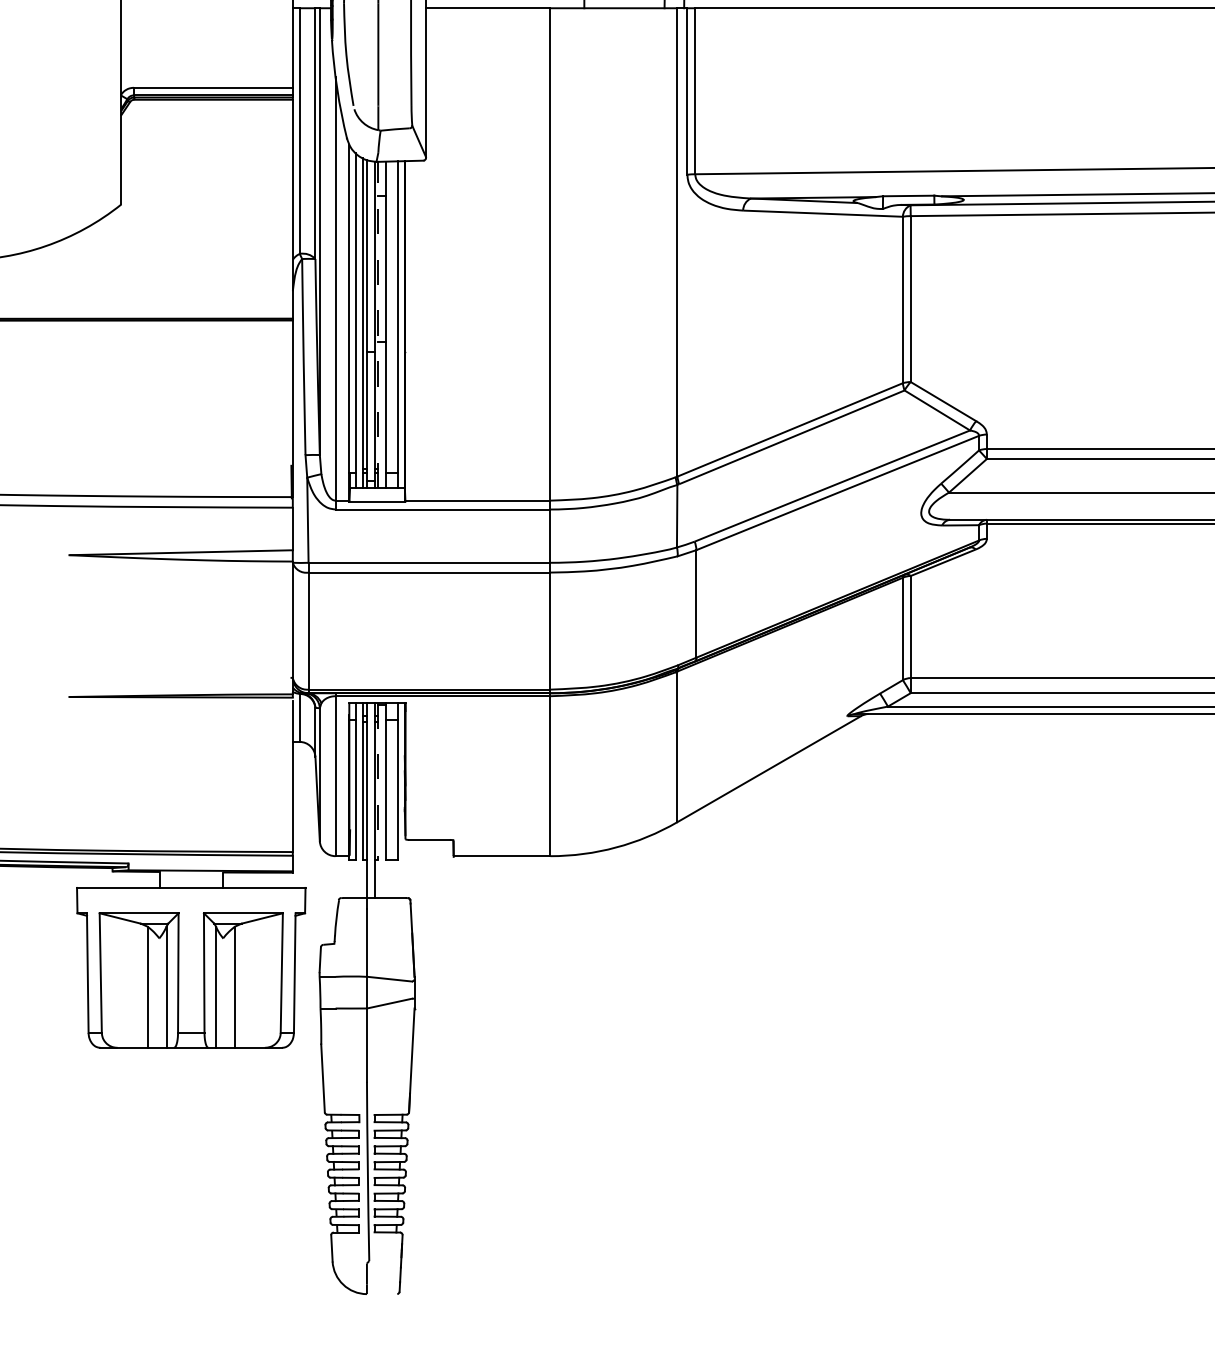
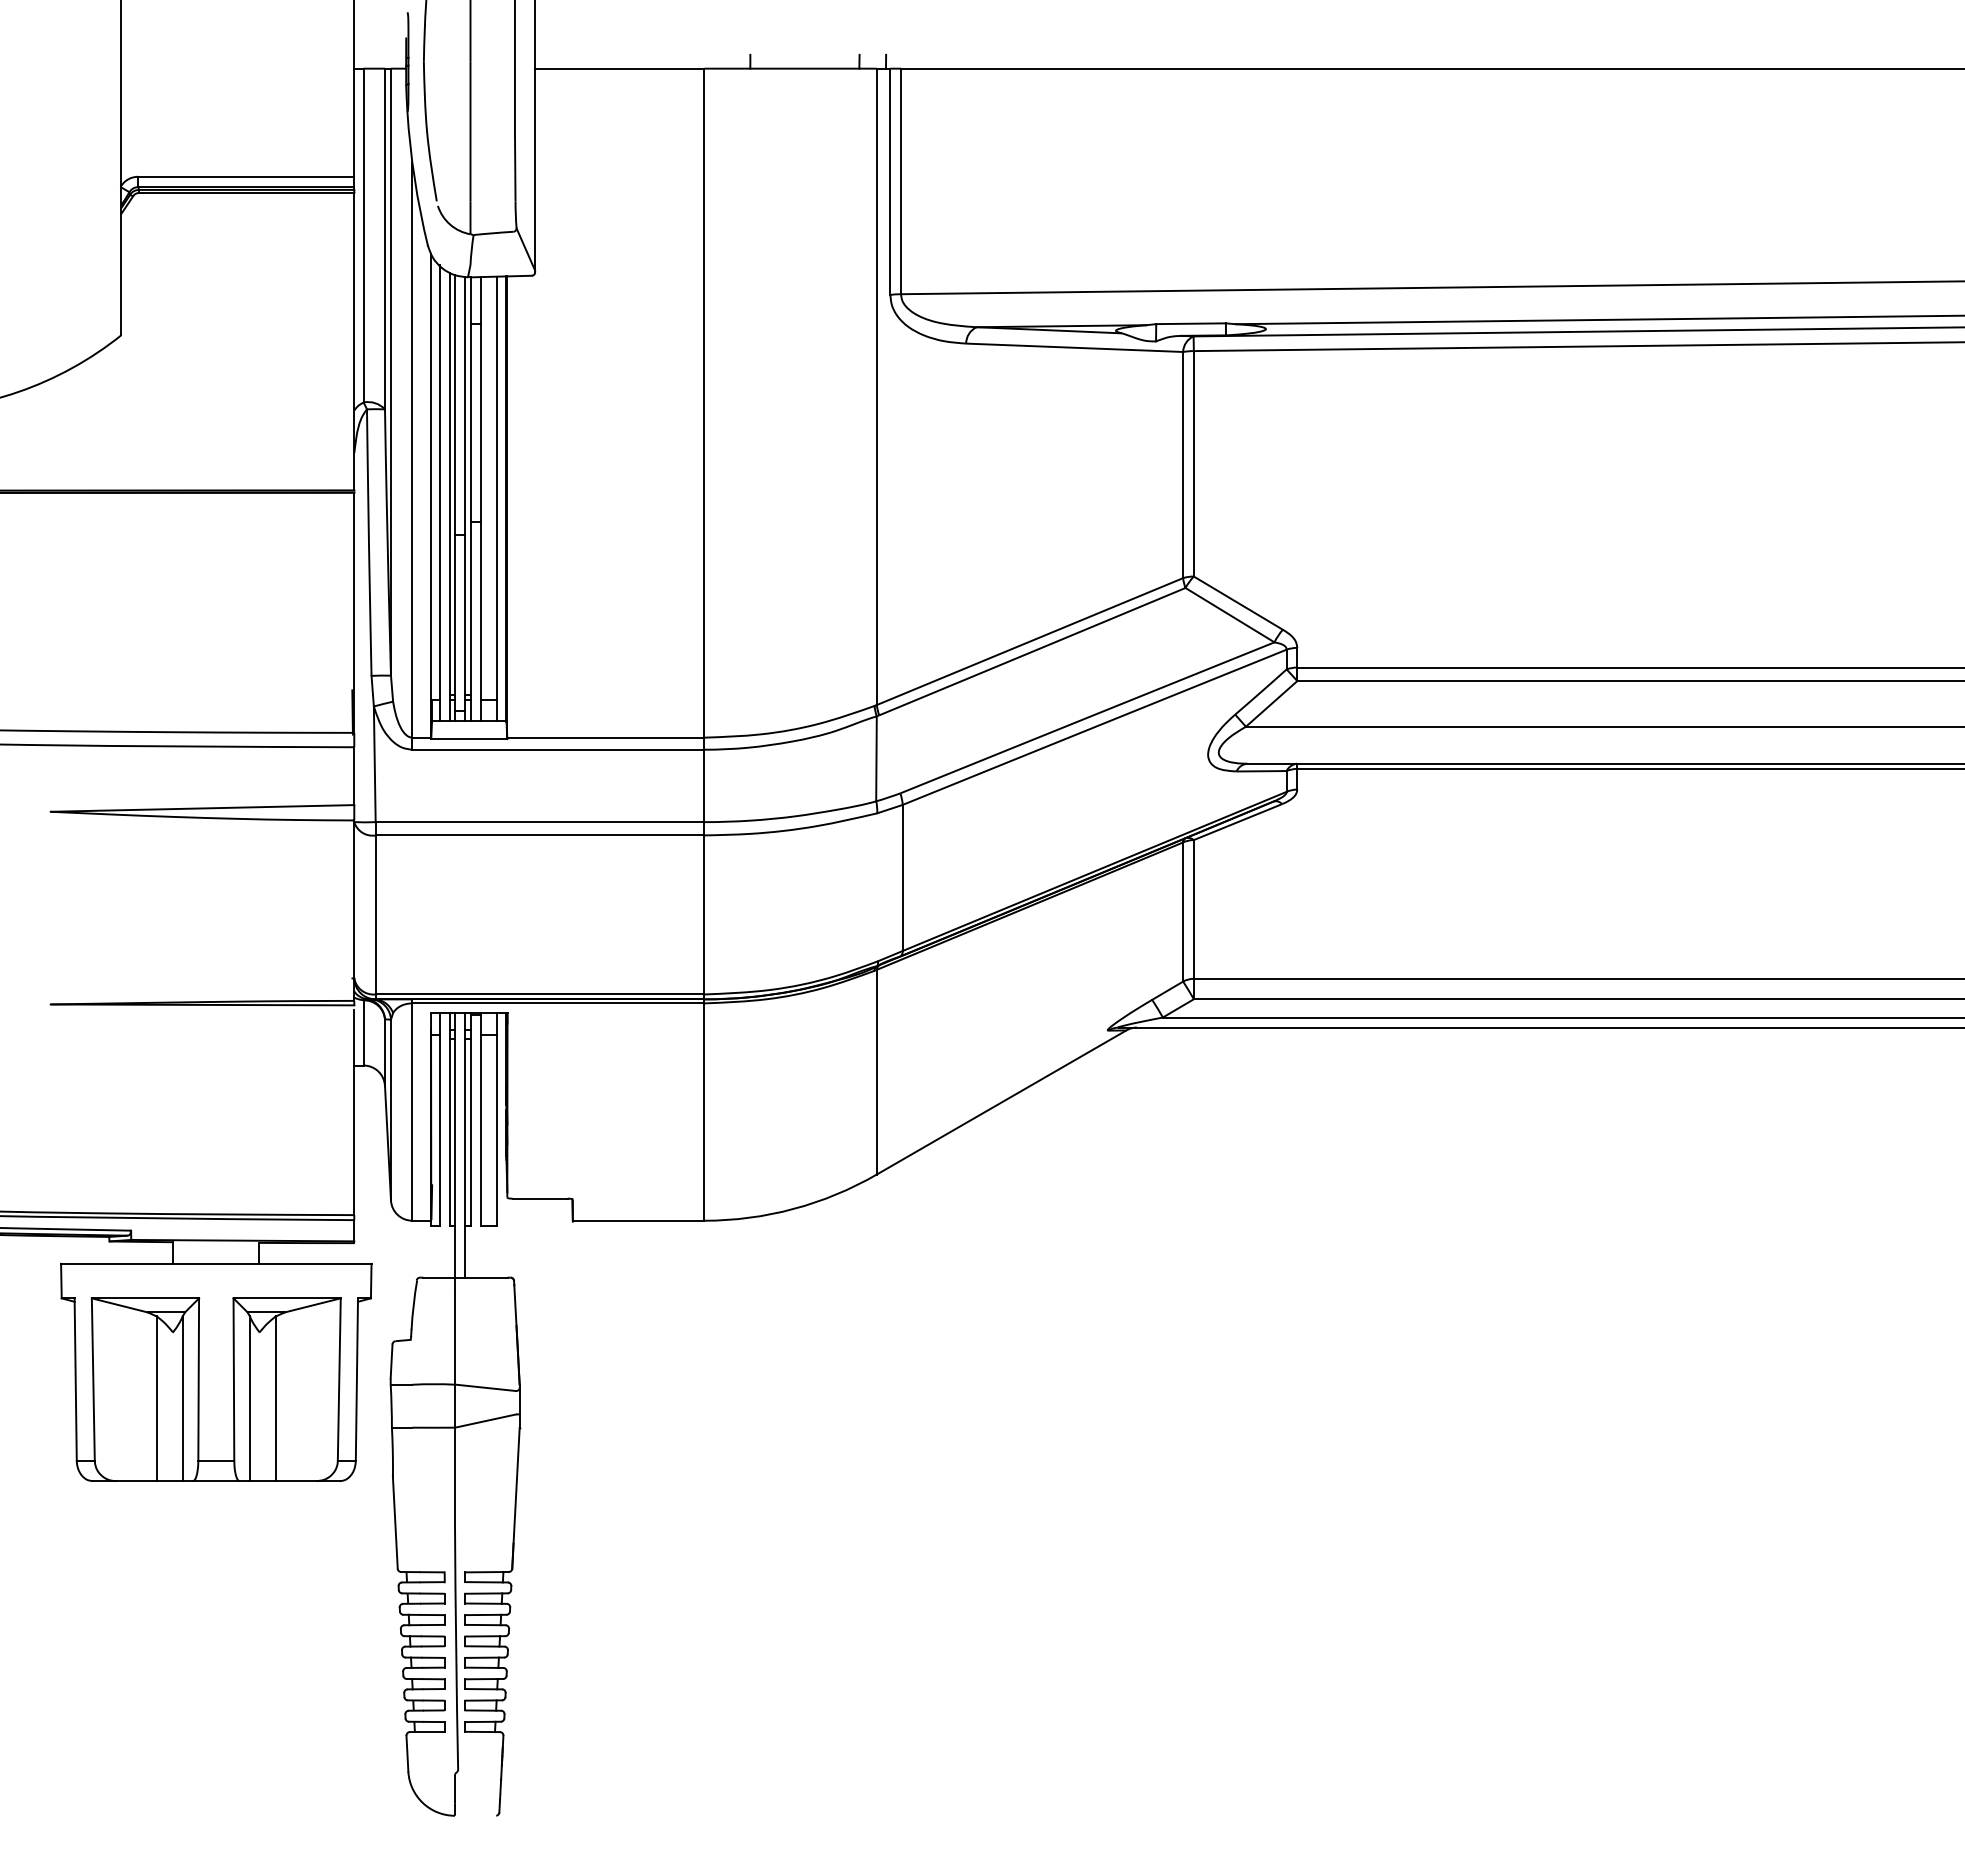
line: (378, 324) -> (470, 498), dashed -> solid
line: (378, 781) -> (470, 1119), dashed -> solid

